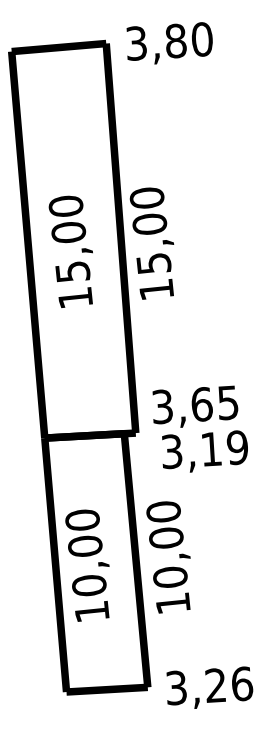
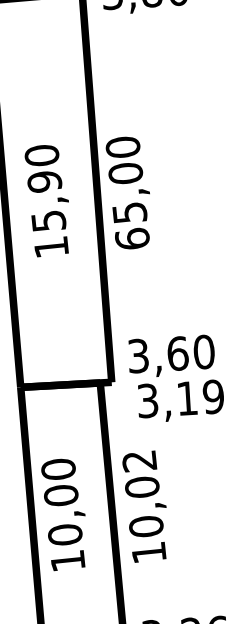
text: (68, 232) -> (44, 181), 15,00 -> 15,90
text: (156, 289) -> (132, 238), 15,00 -> 65,00
text: (227, 402) -> (203, 351), 3,65 -> 3,60
text: (163, 512) -> (139, 461), 10,00 -> 10,02

